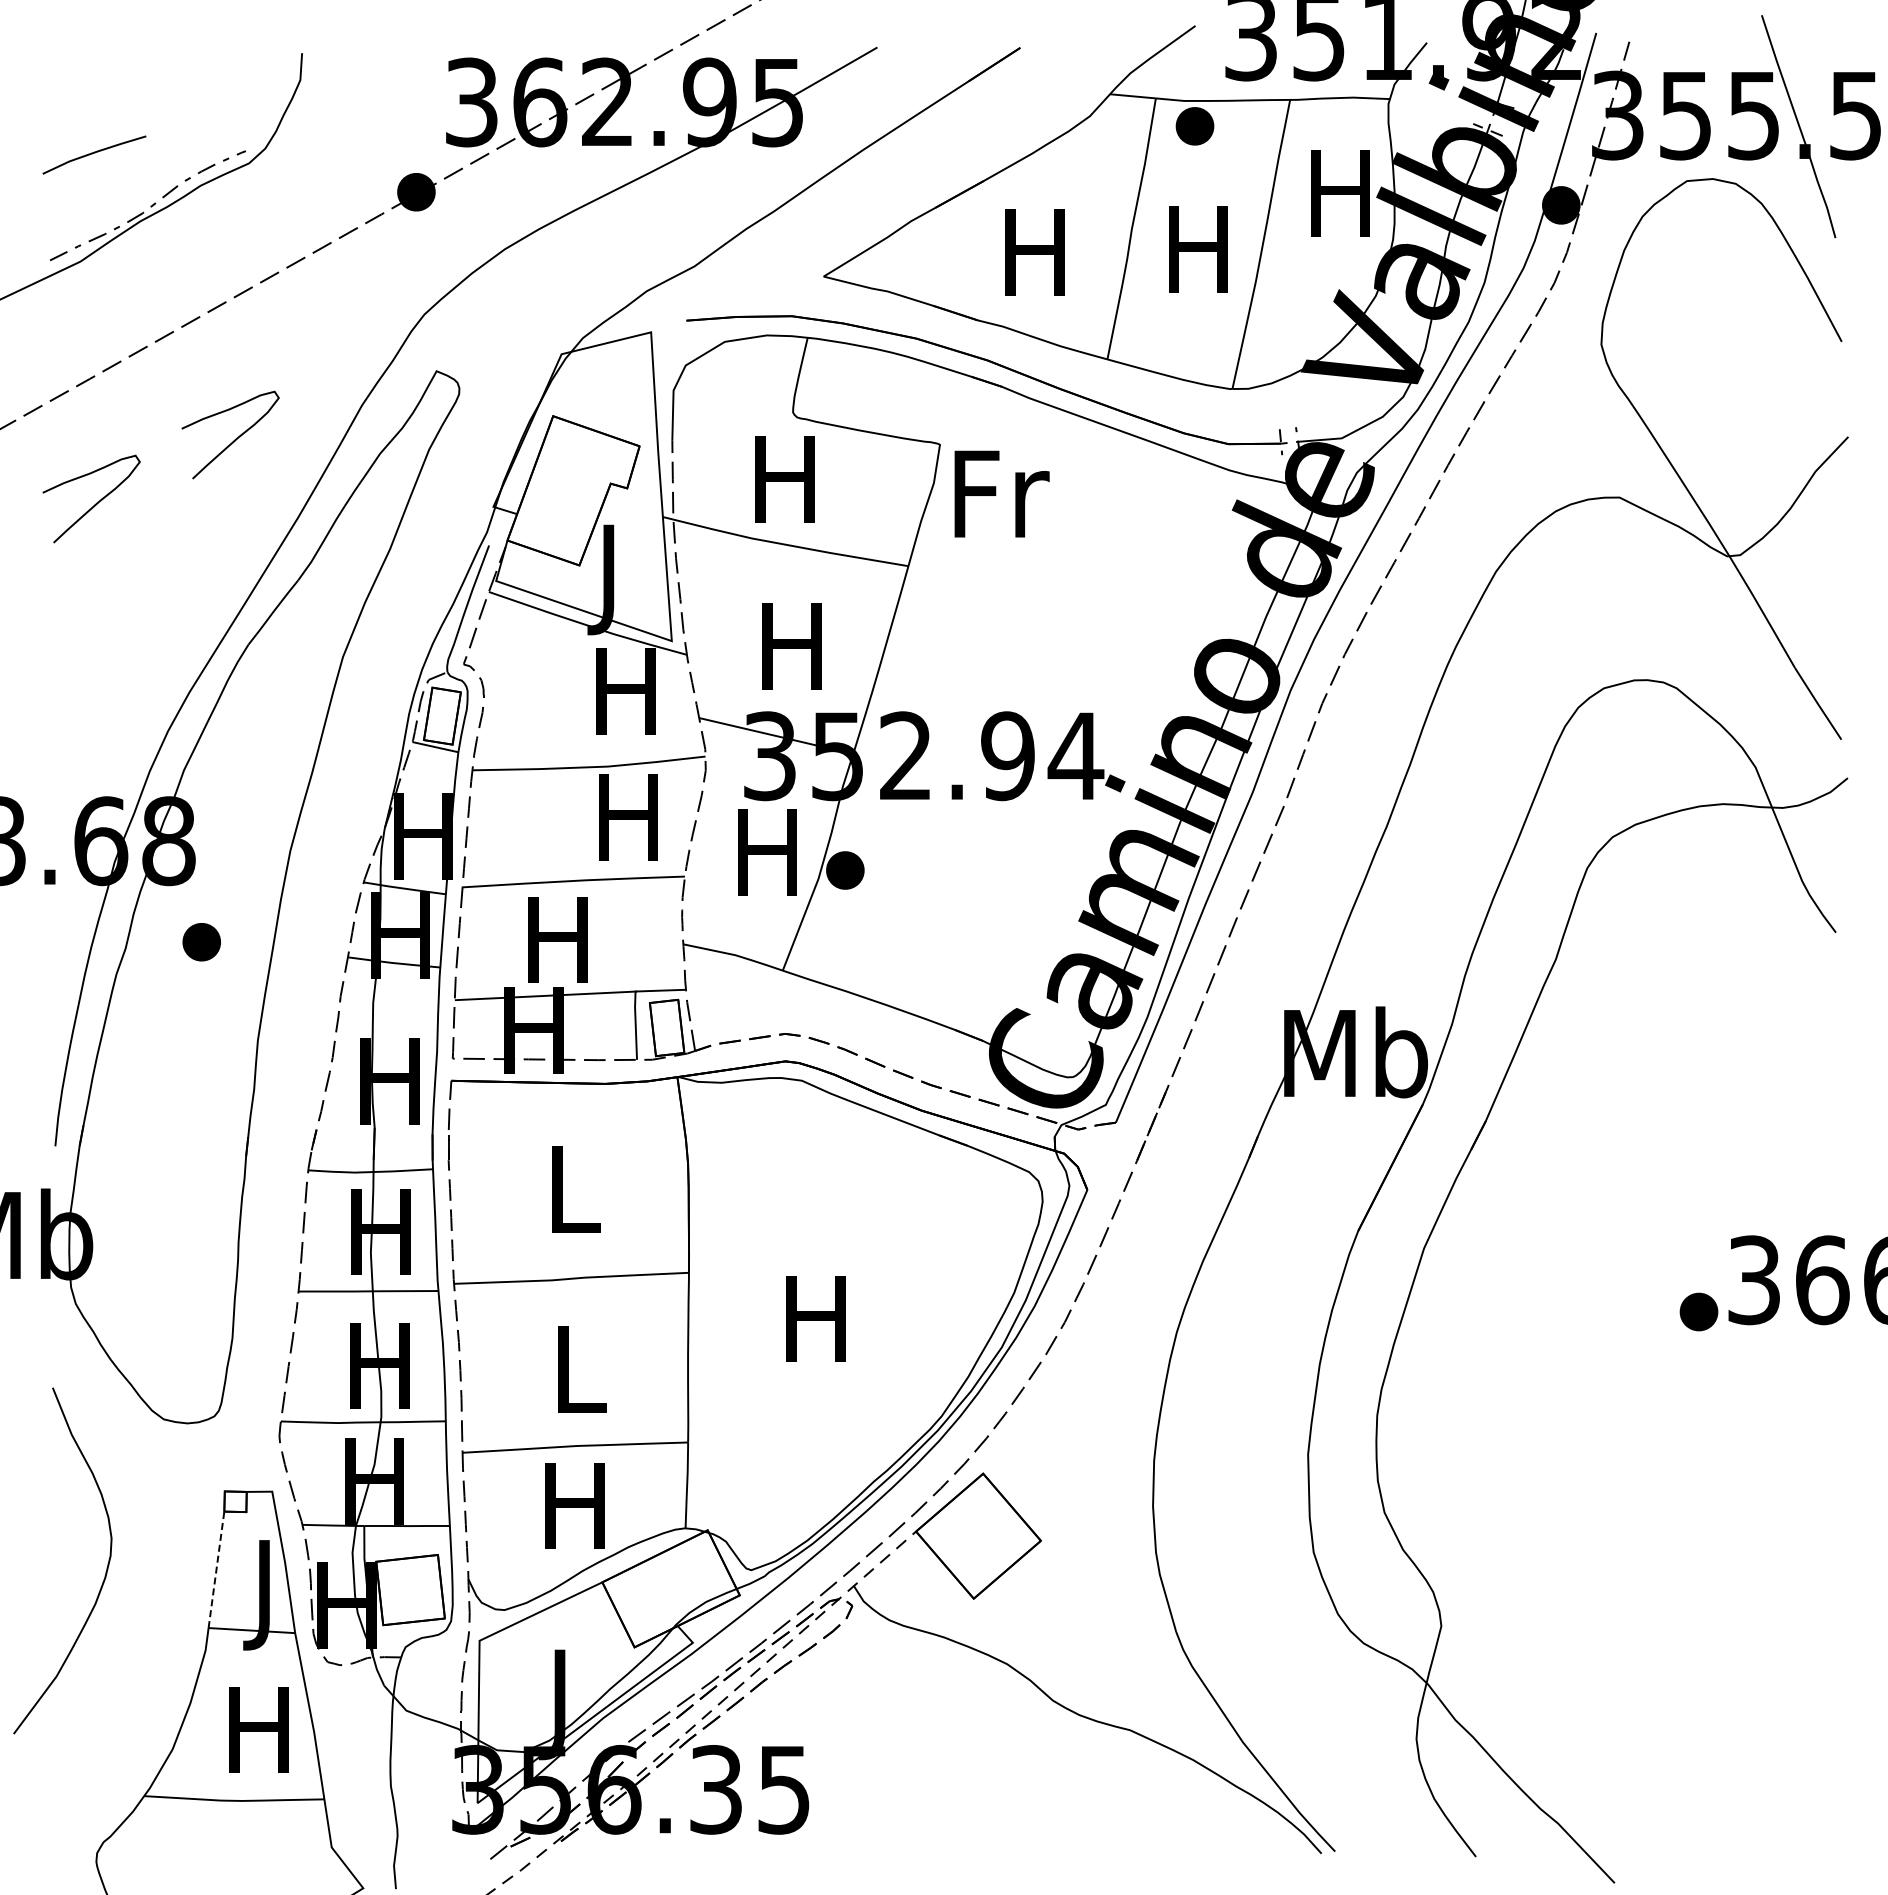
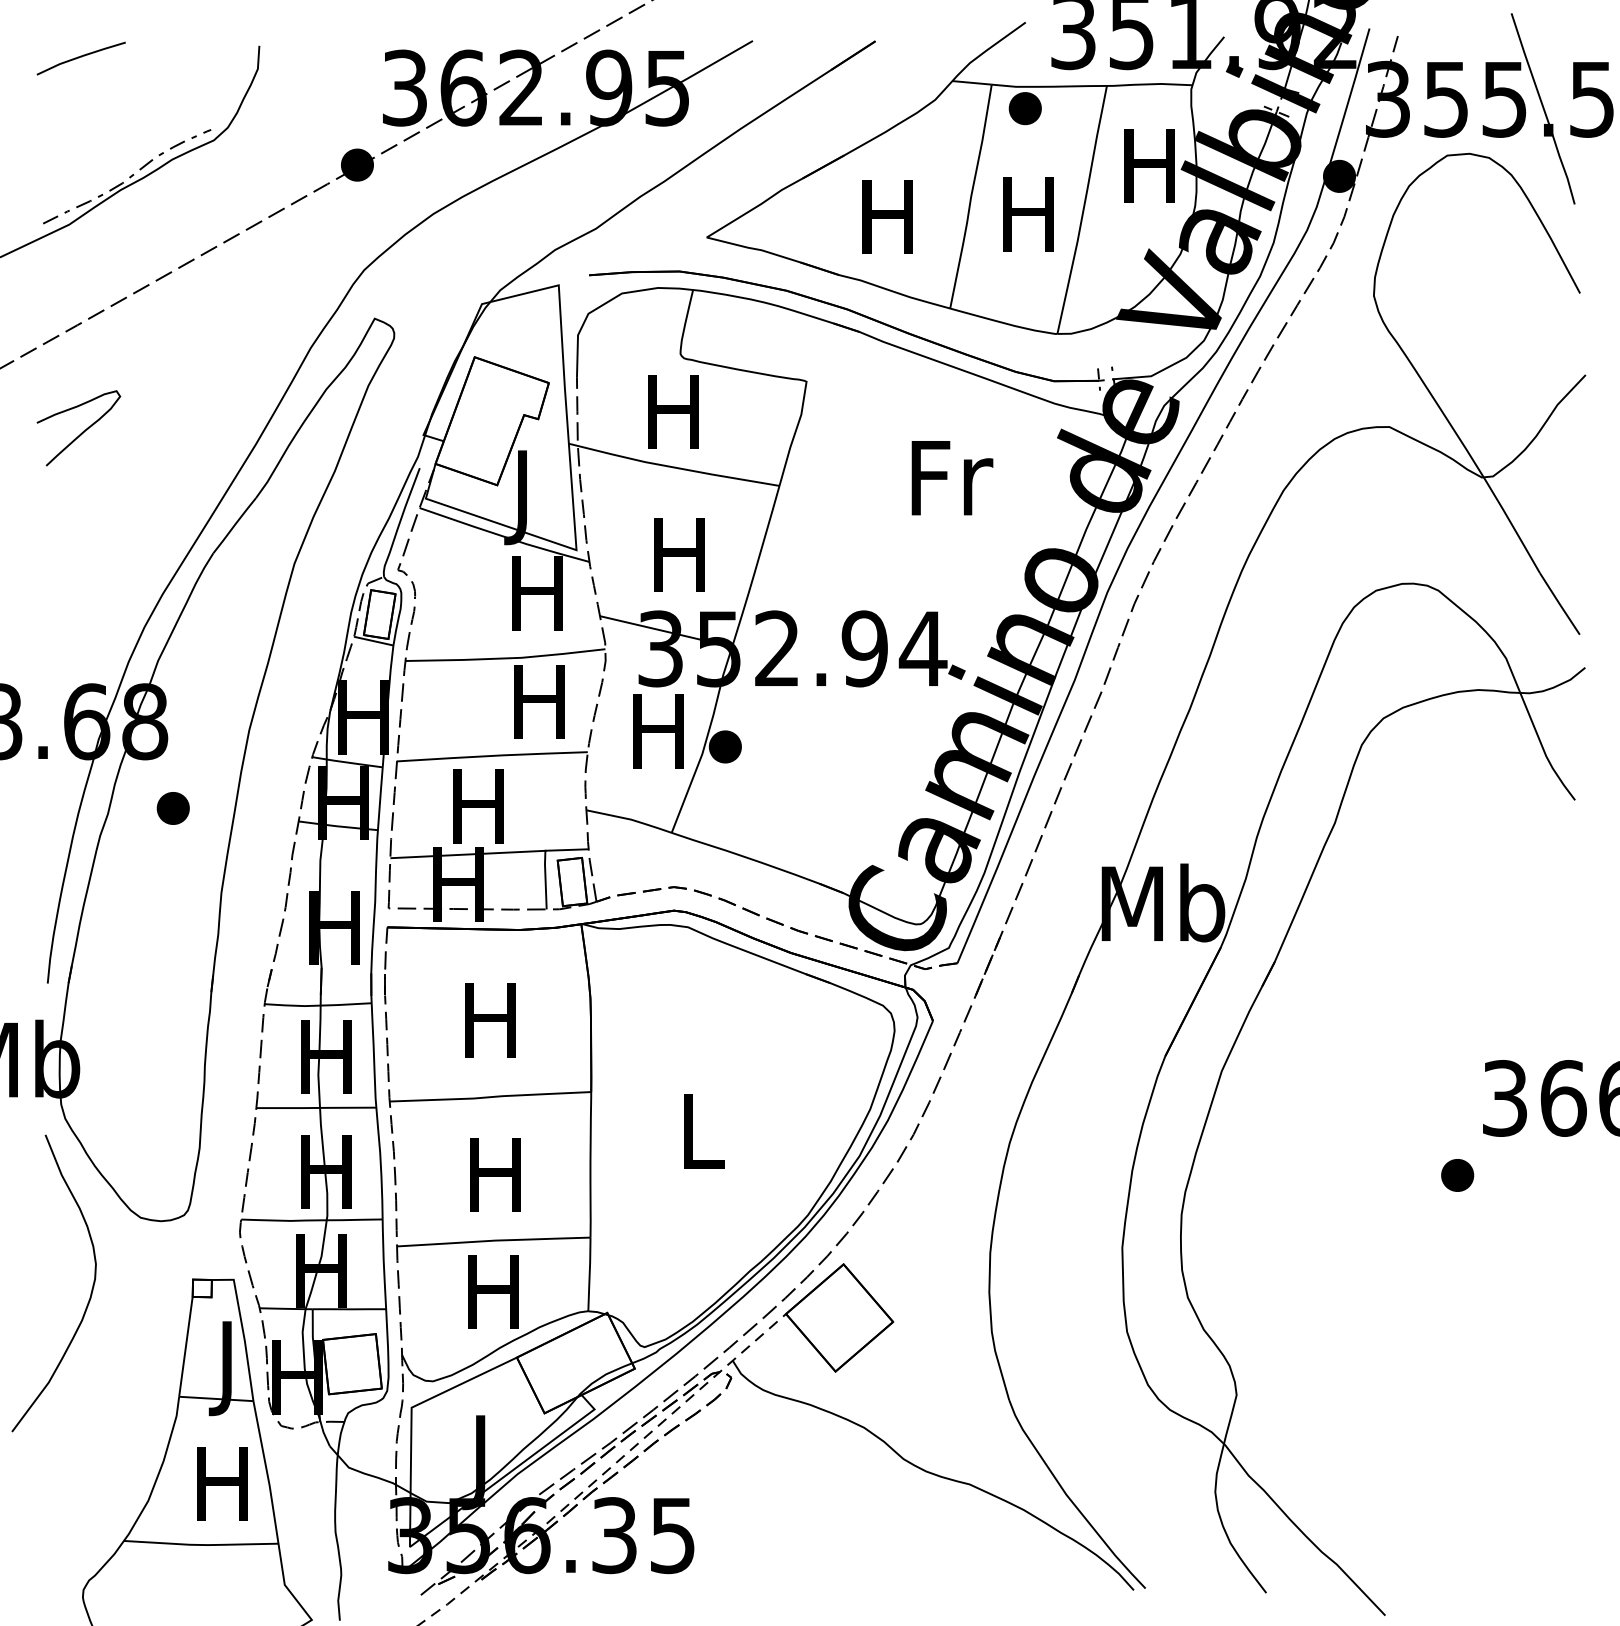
line: (94, 153) -> (81, 57), moved
curve: (235, 438) -> (202, 376), removed
text: (1001, 493) -> (951, 477), moved
text: (571, 1189) -> (490, 1020), L -> H
part: (1698, 1311) -> (1457, 1174), moved
text: (815, 1318) -> (699, 1131), H -> L
text: (577, 1369) -> (495, 1174), L -> H
line: (216, 1569) -> (185, 1346), dashed -> solid
curve: (105, 1571) -> (90, 1292), moved

